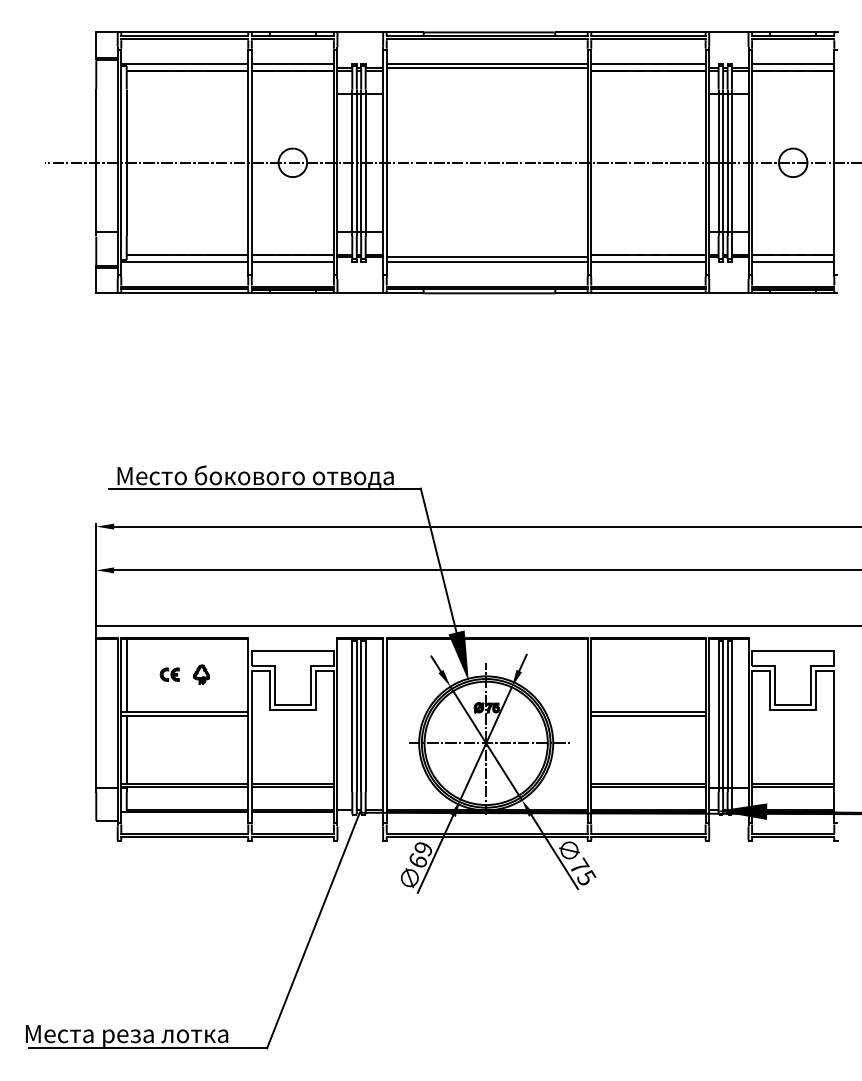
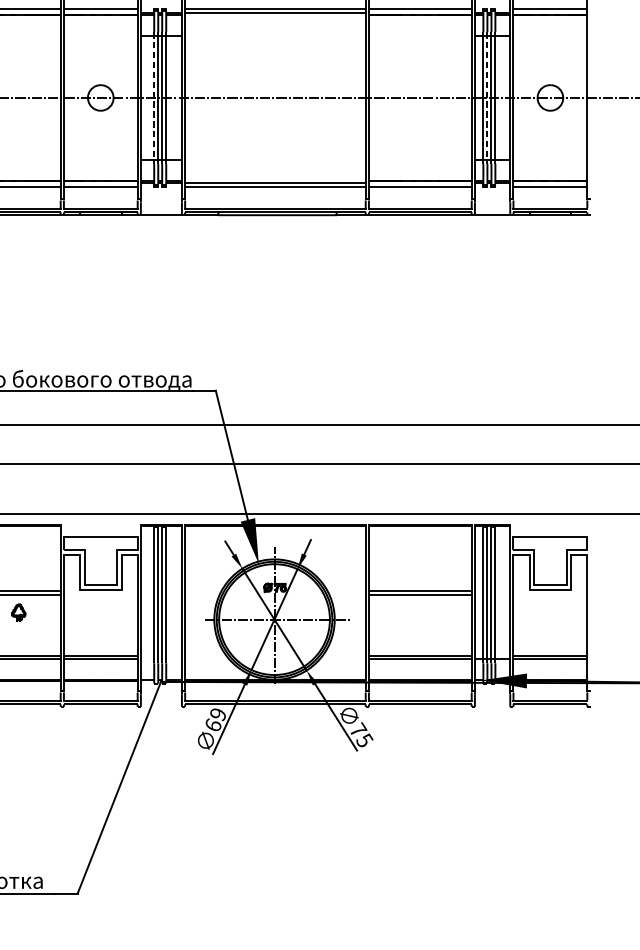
line: (352, 162) -> (154, 97), solid -> dashed
line: (723, 162) -> (487, 97), solid -> dashed
part: (201, 674) -> (18, 612), moved

